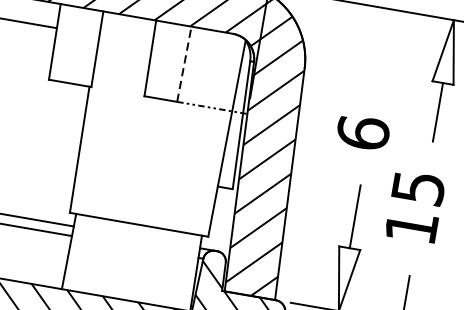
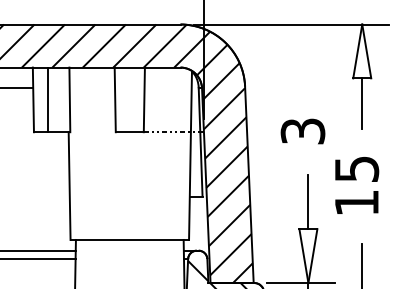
line: (71, 44) -> (47, 99), added
line: (184, 63) -> (144, 99), dashed -> solid
text: (362, 131) -> (302, 130), 6 -> 3

